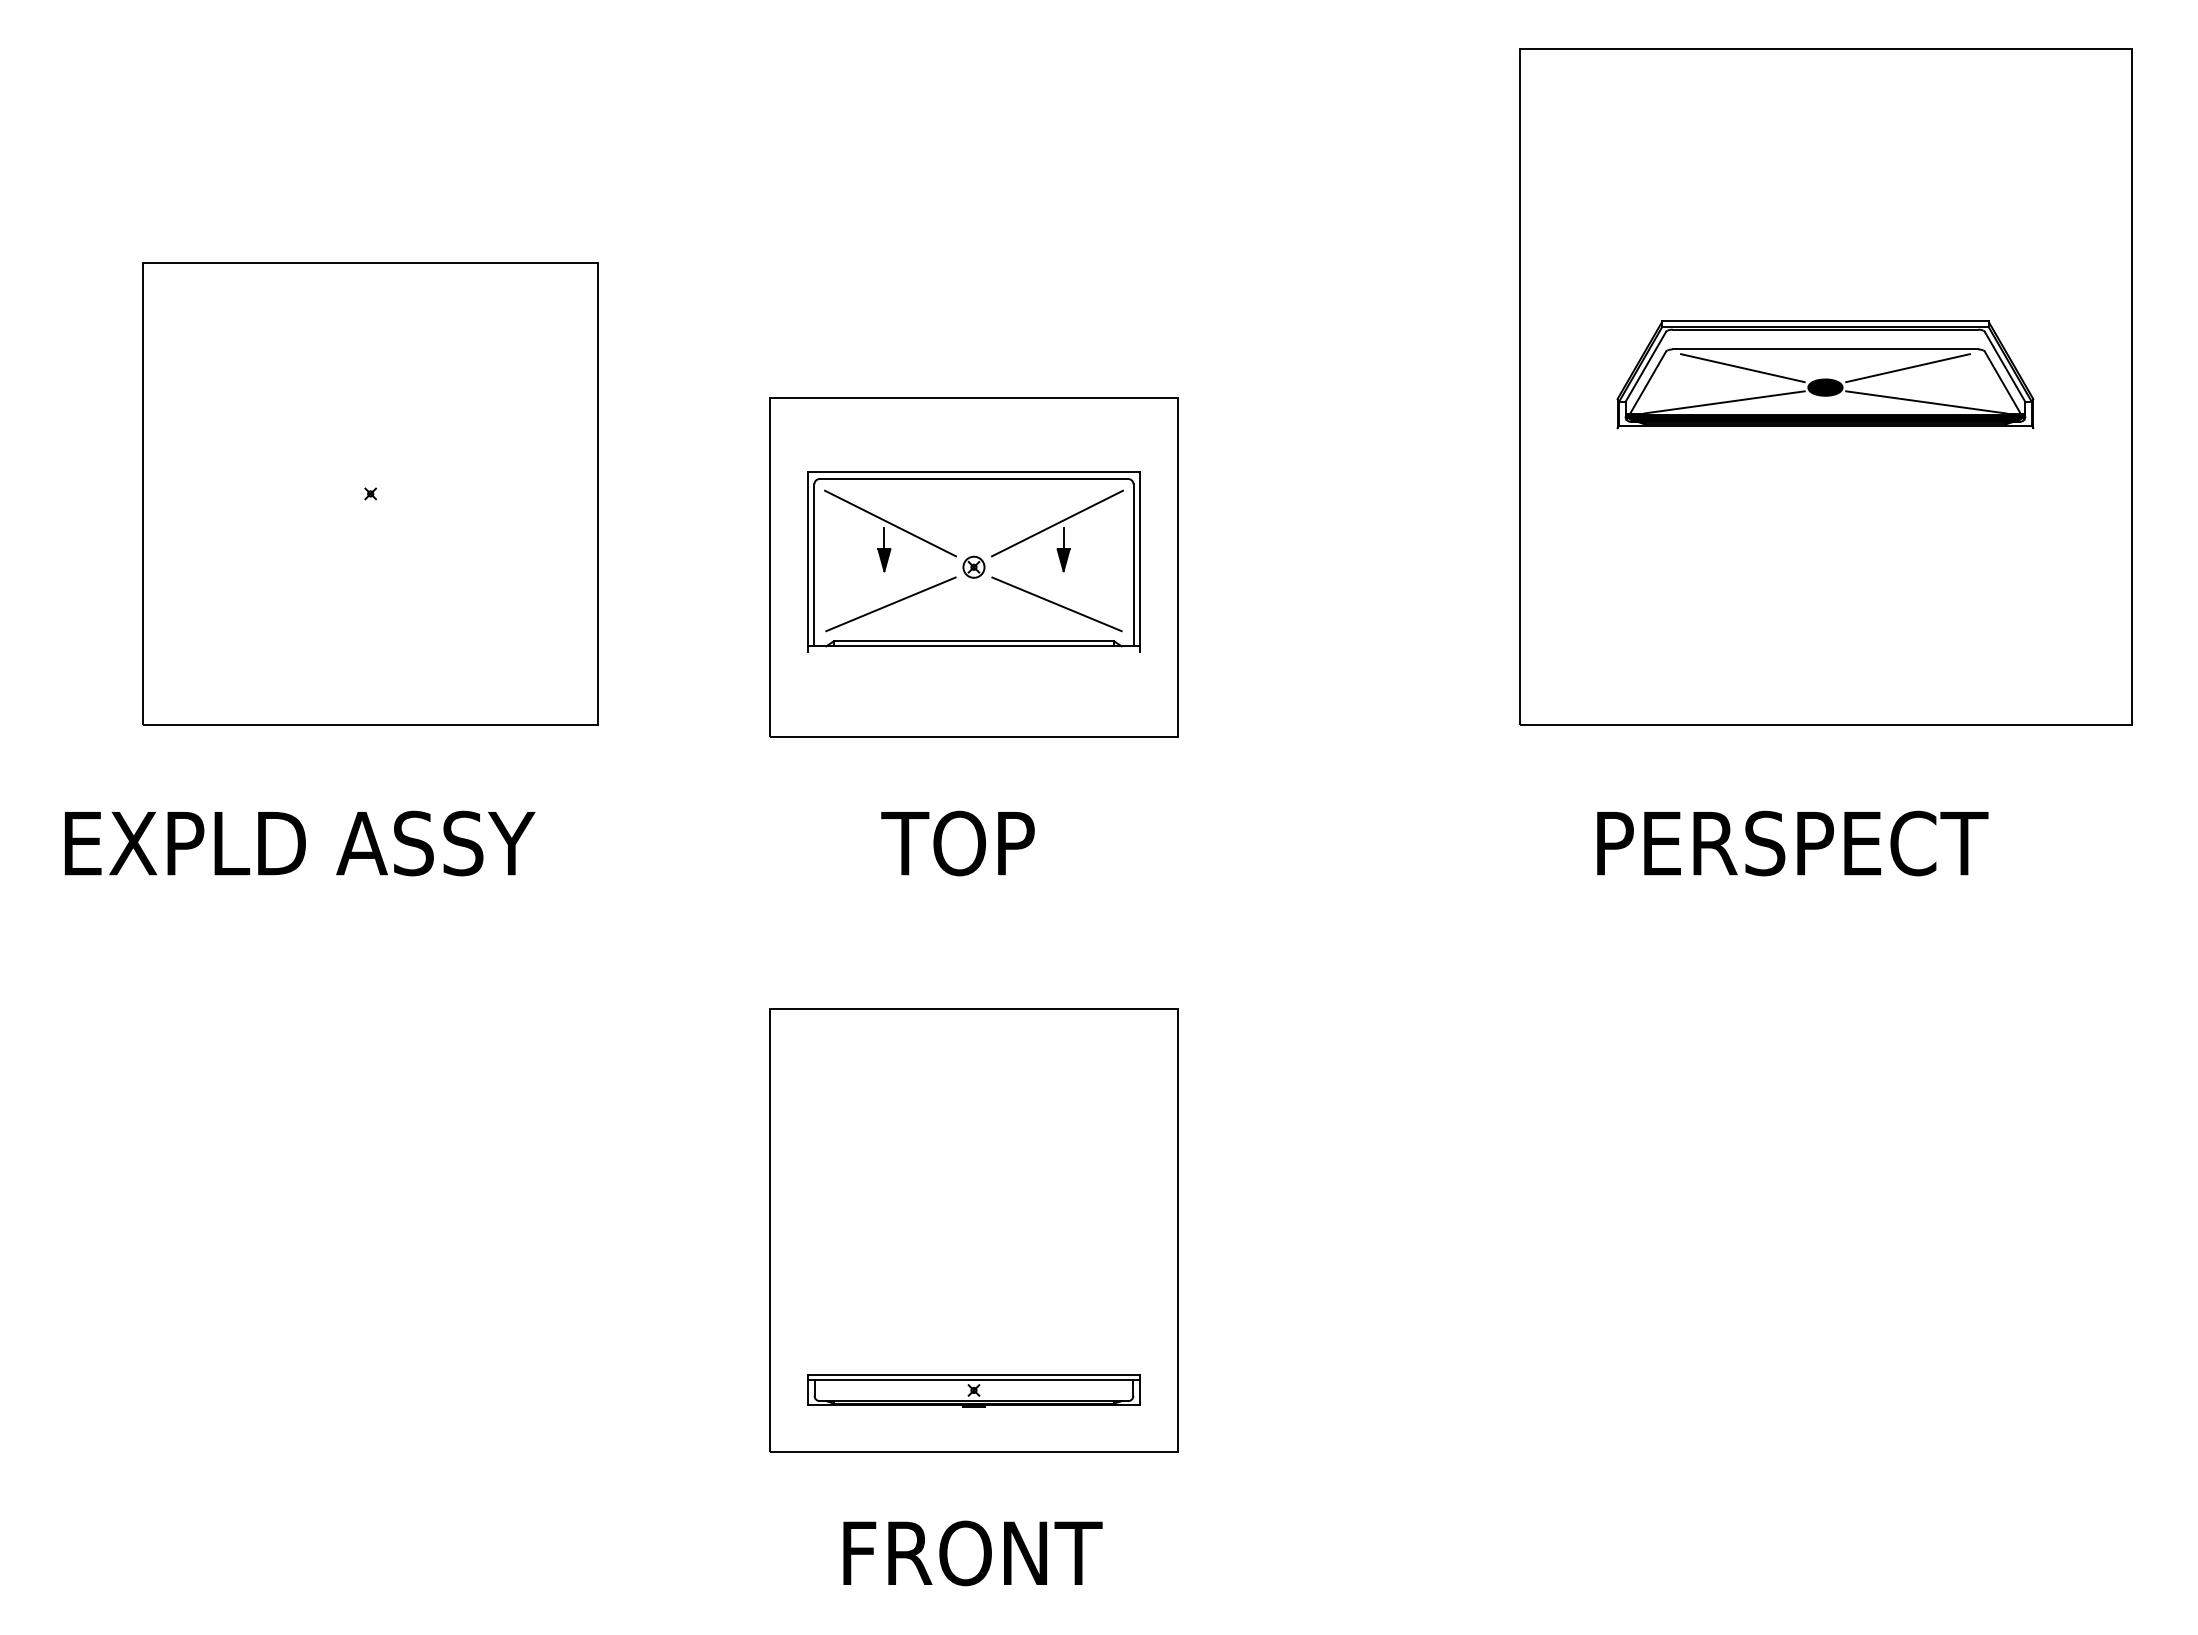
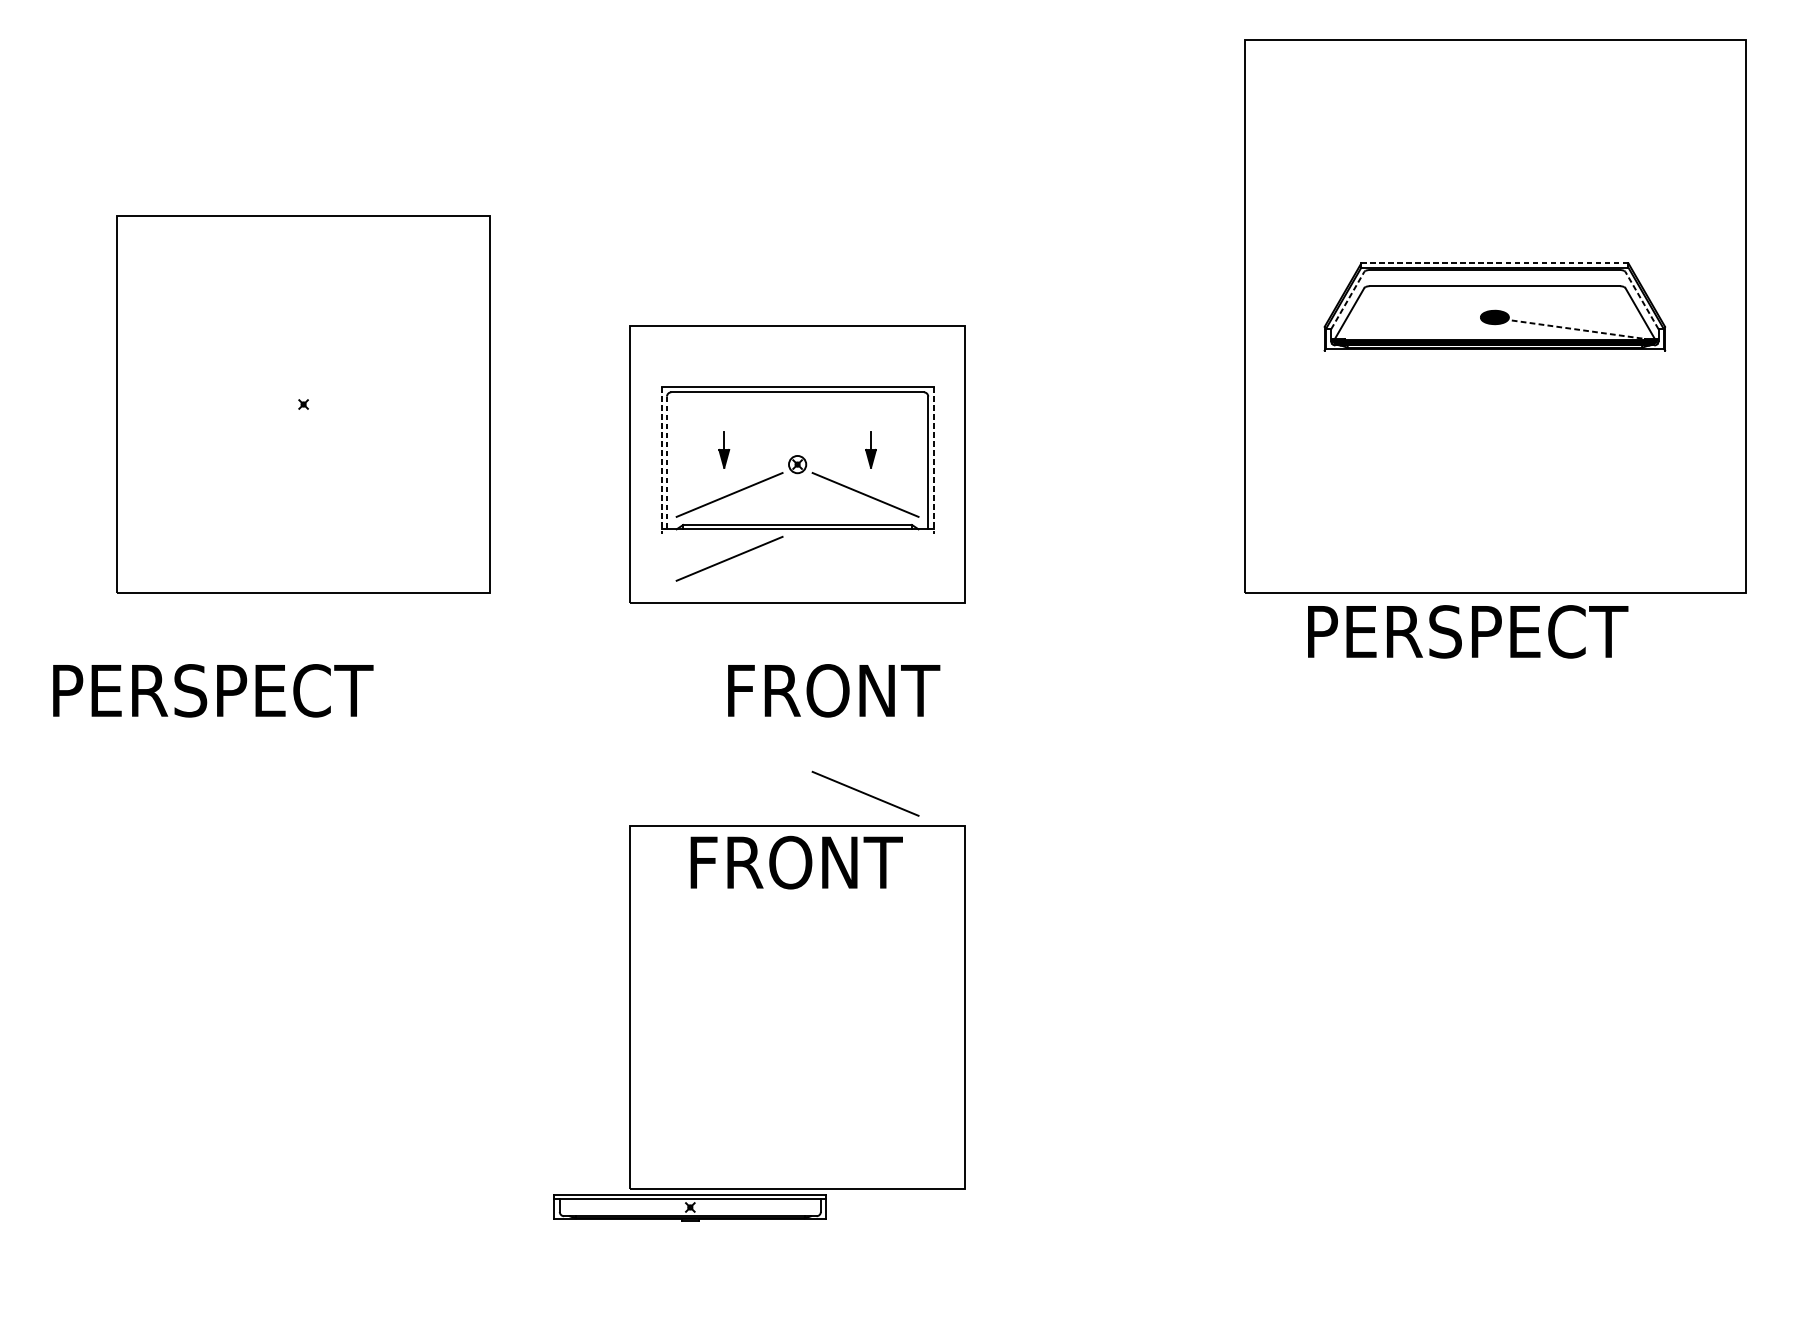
line: (1825, 321) -> (1494, 263), solid -> dashed
line: (1645, 367) -> (1347, 300), solid -> dashed
line: (2005, 367) -> (1642, 300), solid -> dashed
line: (1742, 368) -> (1426, 301), removed
line: (1907, 368) -> (1562, 301), removed
line: (1724, 402) -> (1412, 329), removed
line: (1926, 402) -> (1577, 329), solid -> dashed
line: (890, 523) -> (729, 428), removed
line: (1057, 523) -> (866, 428), removed
line: (807, 562) -> (661, 460), solid -> dashed
line: (1139, 562) -> (933, 460), solid -> dashed
line: (814, 565) -> (667, 463), solid -> dashed
line: (890, 682) -> (729, 558), added
text: (303, 843) -> (248, 690), EXPLD ASSY -> PERSPECT
text: (1014, 843) -> (830, 690), TOP -> FRONT
text: (1792, 843) -> (1467, 631), moved
line: (1056, 969) -> (865, 793), added
part: (973, 1390) -> (689, 1207), moved
text: (972, 1553) -> (796, 862), moved

